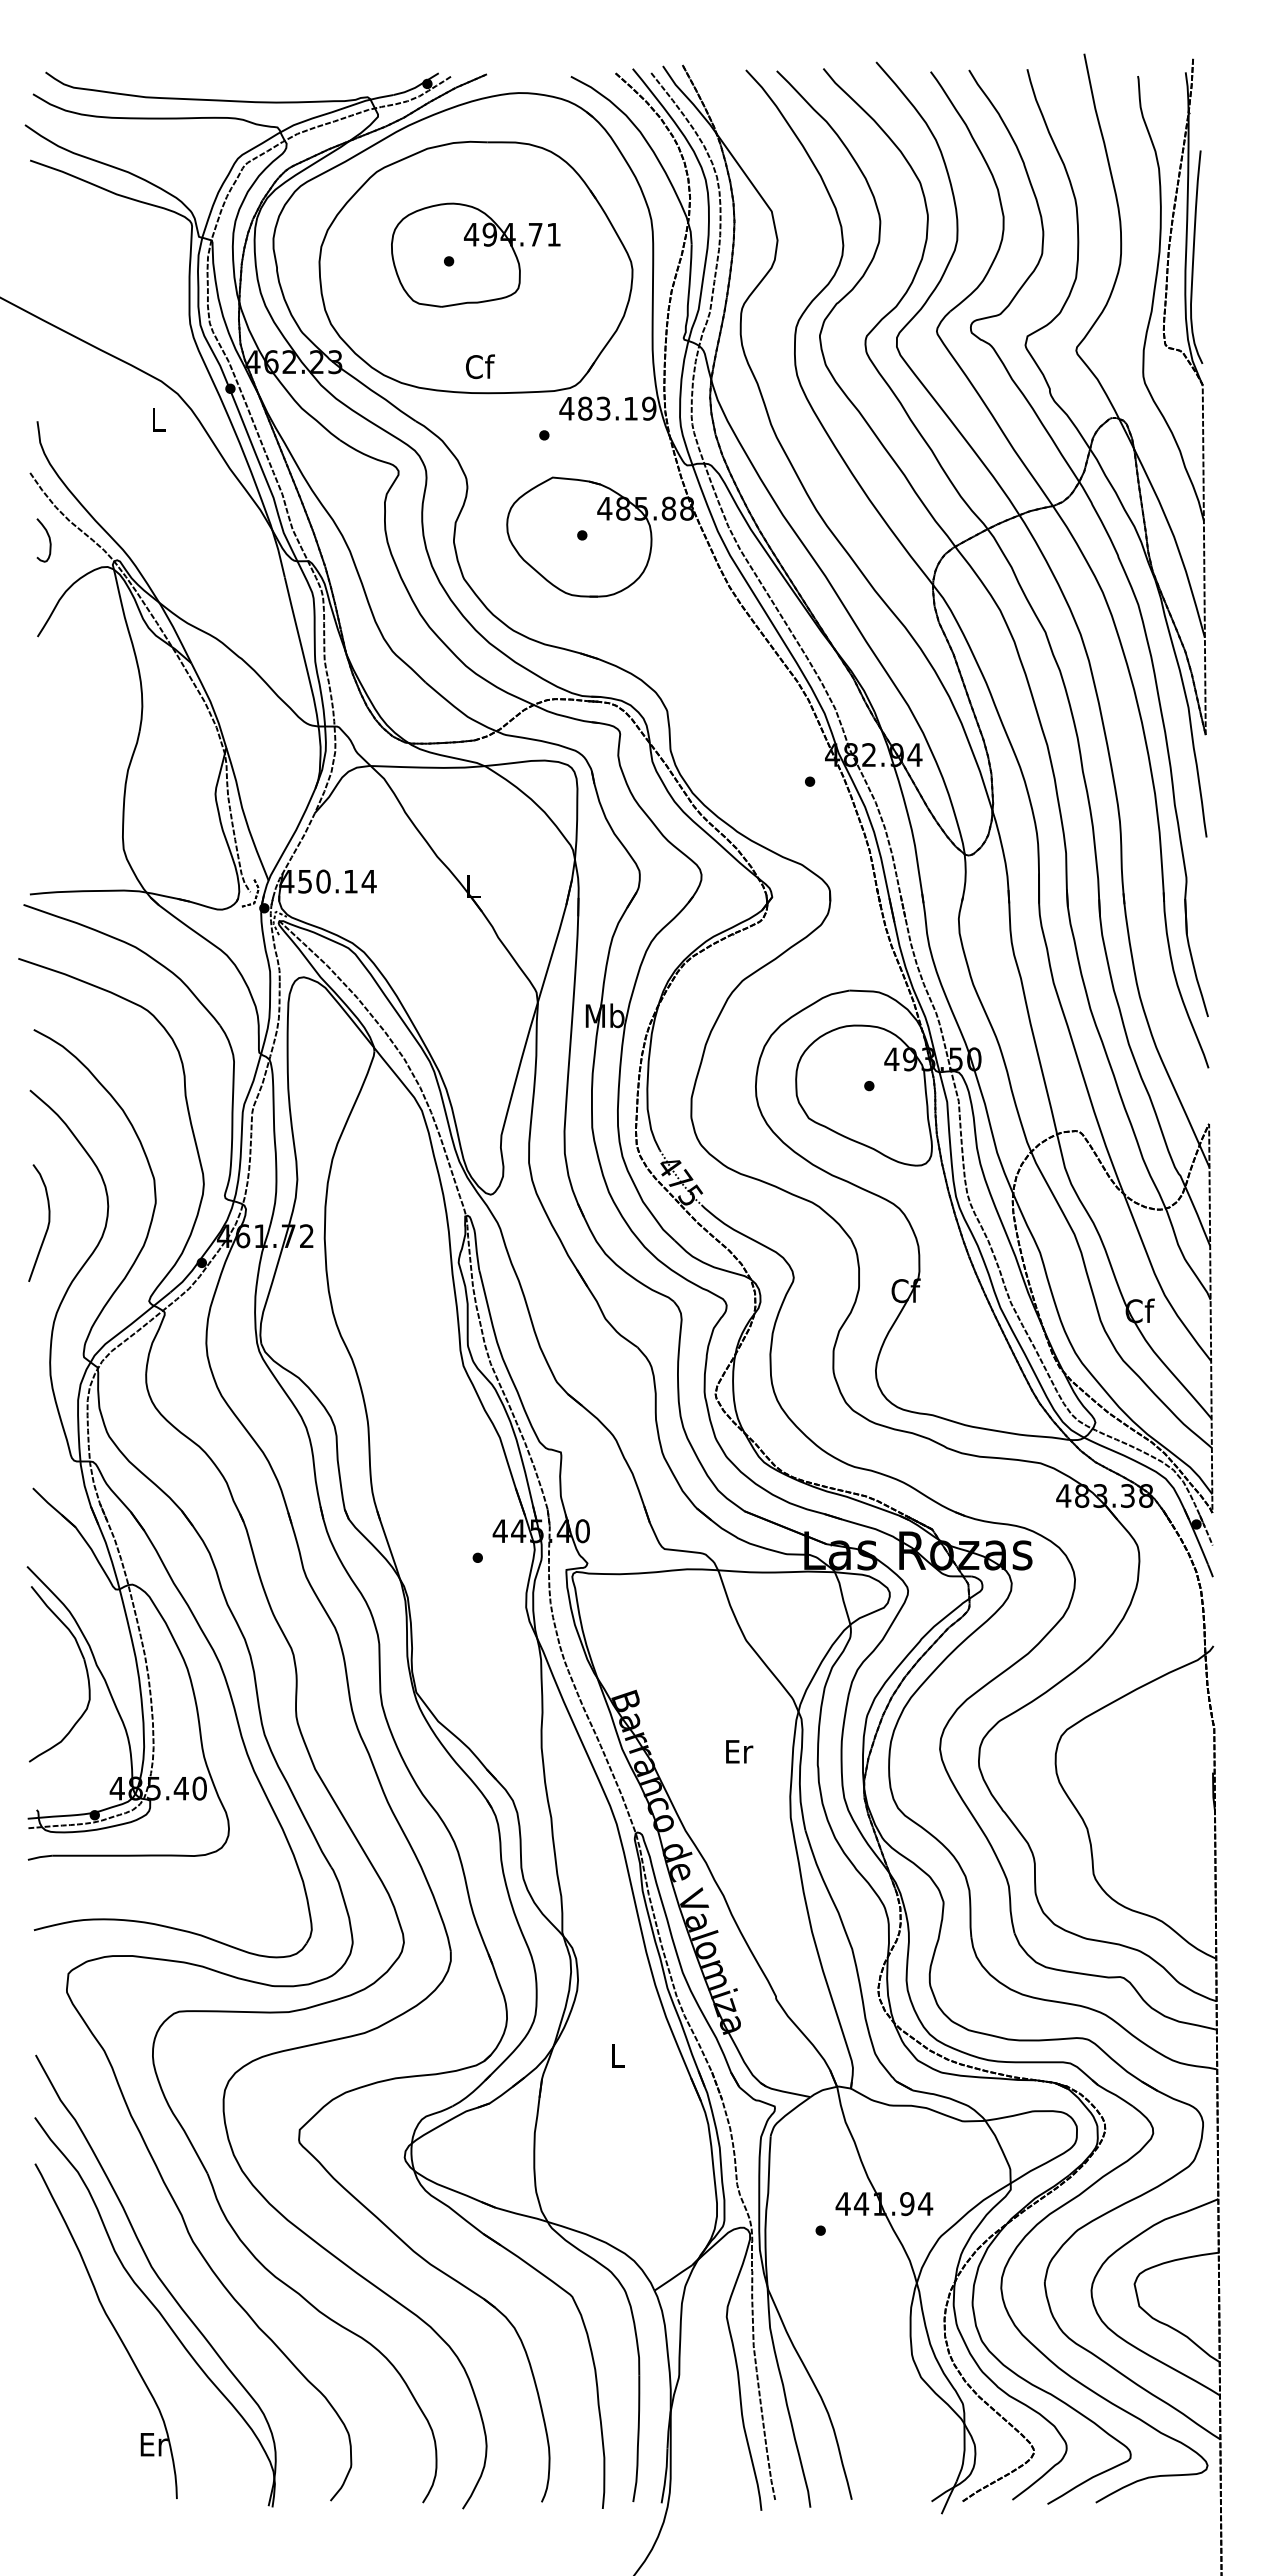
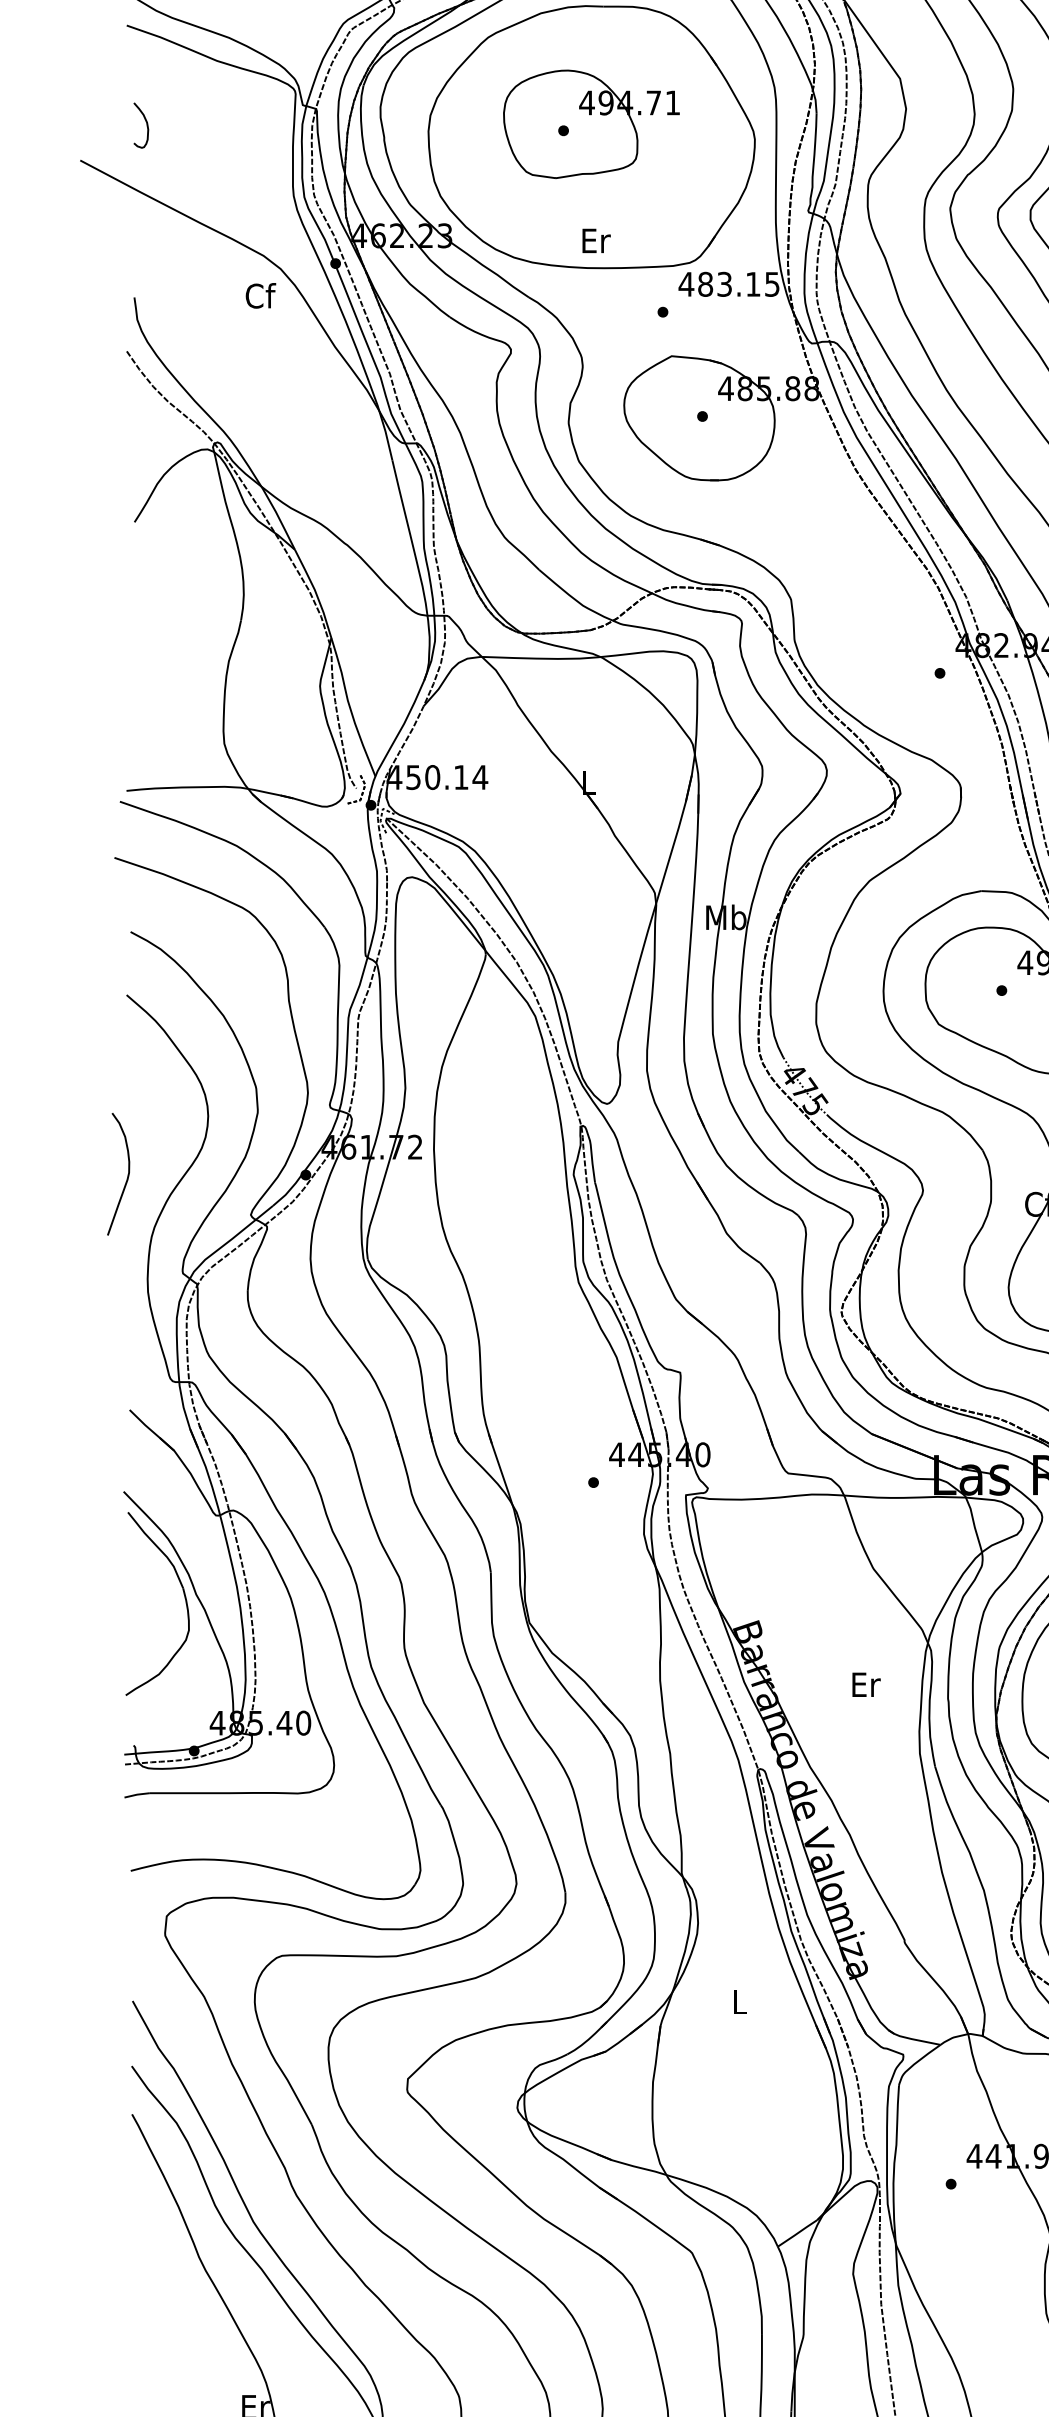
text: (480, 366) -> (596, 240), Cf -> Er
text: (649, 408) -> (772, 284), 483.19 -> 483.15
text: (158, 419) -> (260, 295), L -> Cf
curve: (48, 538) -> (145, 123), moved
curve: (47, 1224) -> (127, 1175), moved

